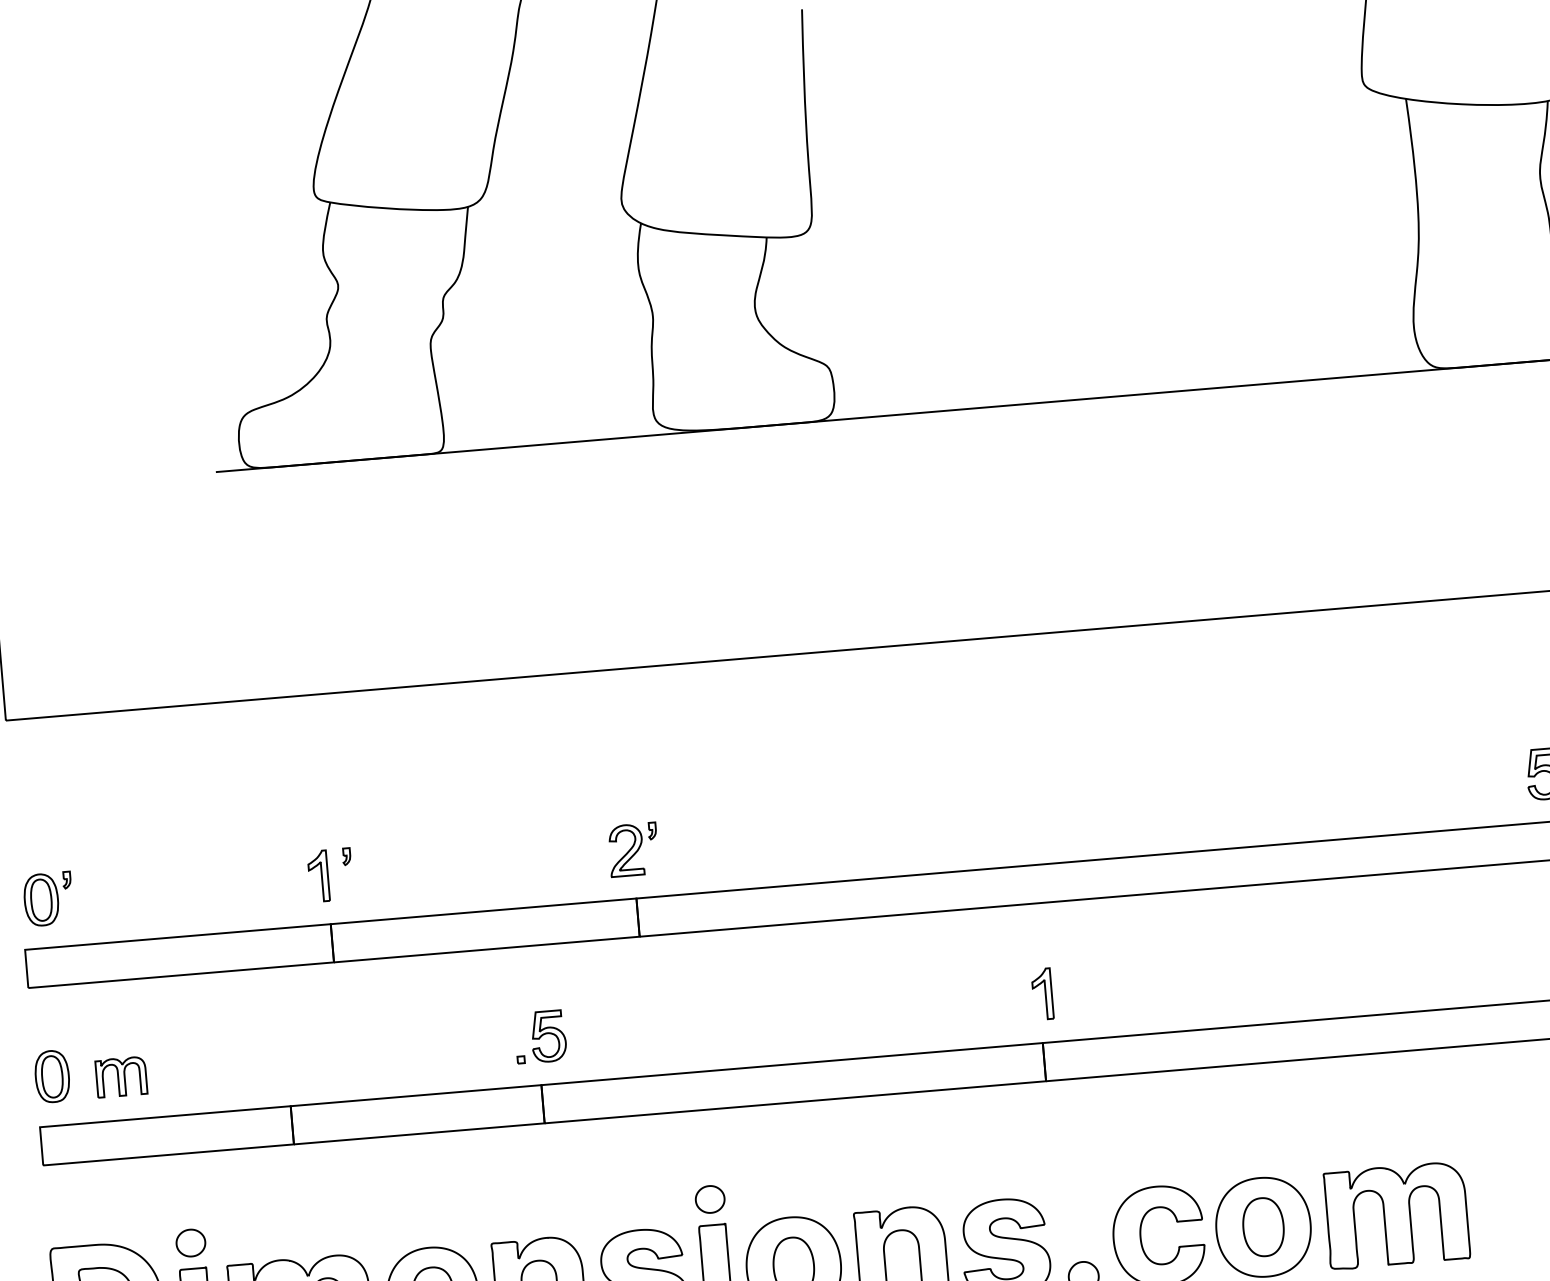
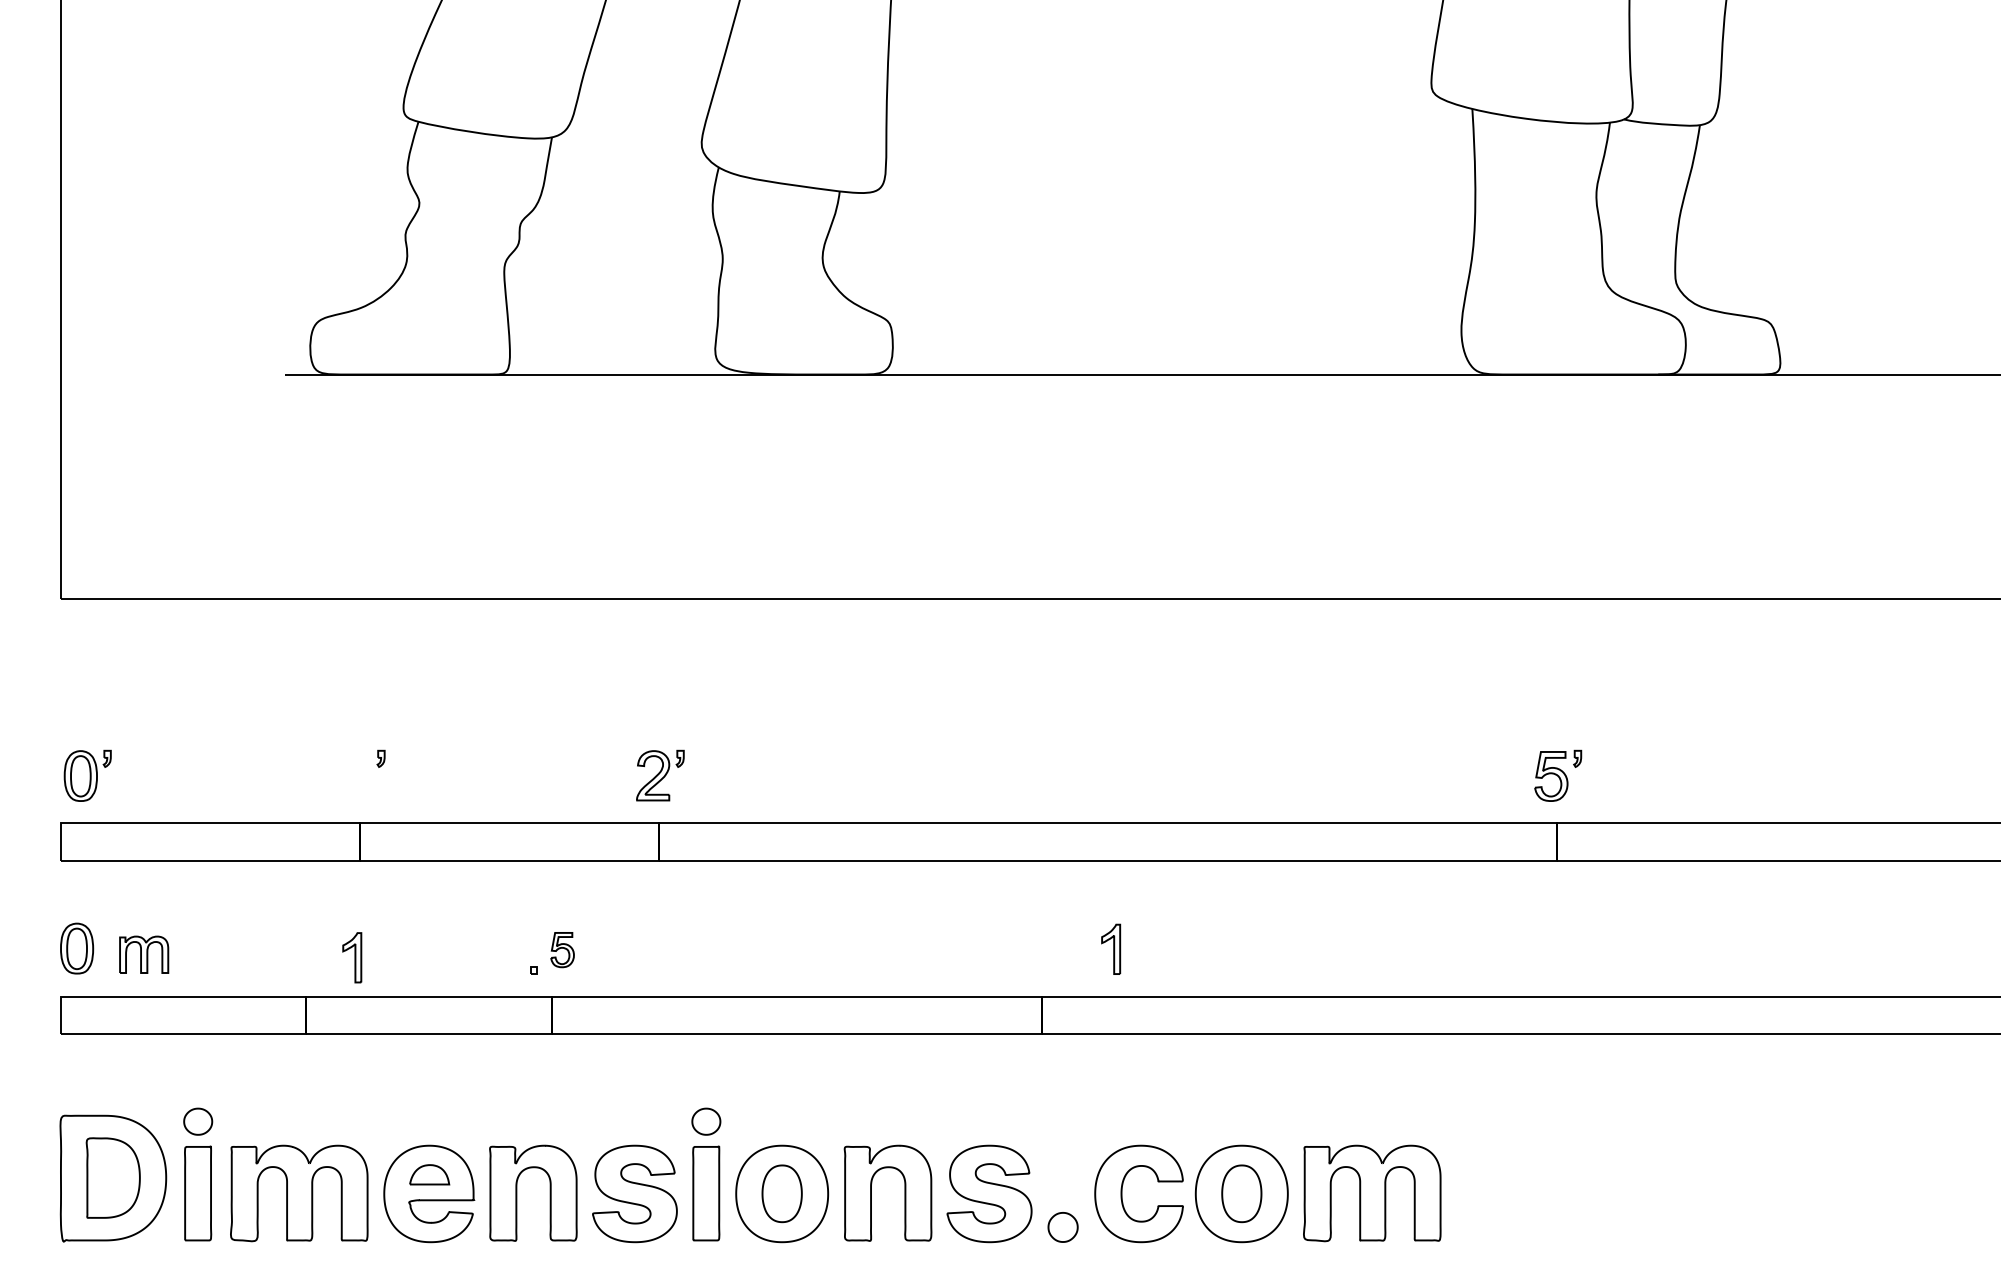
part: (318, 876) -> (352, 957), moved
part: (1042, 993) -> (1111, 948), moved
part: (548, 1035) -> (562, 949), size x0.7

